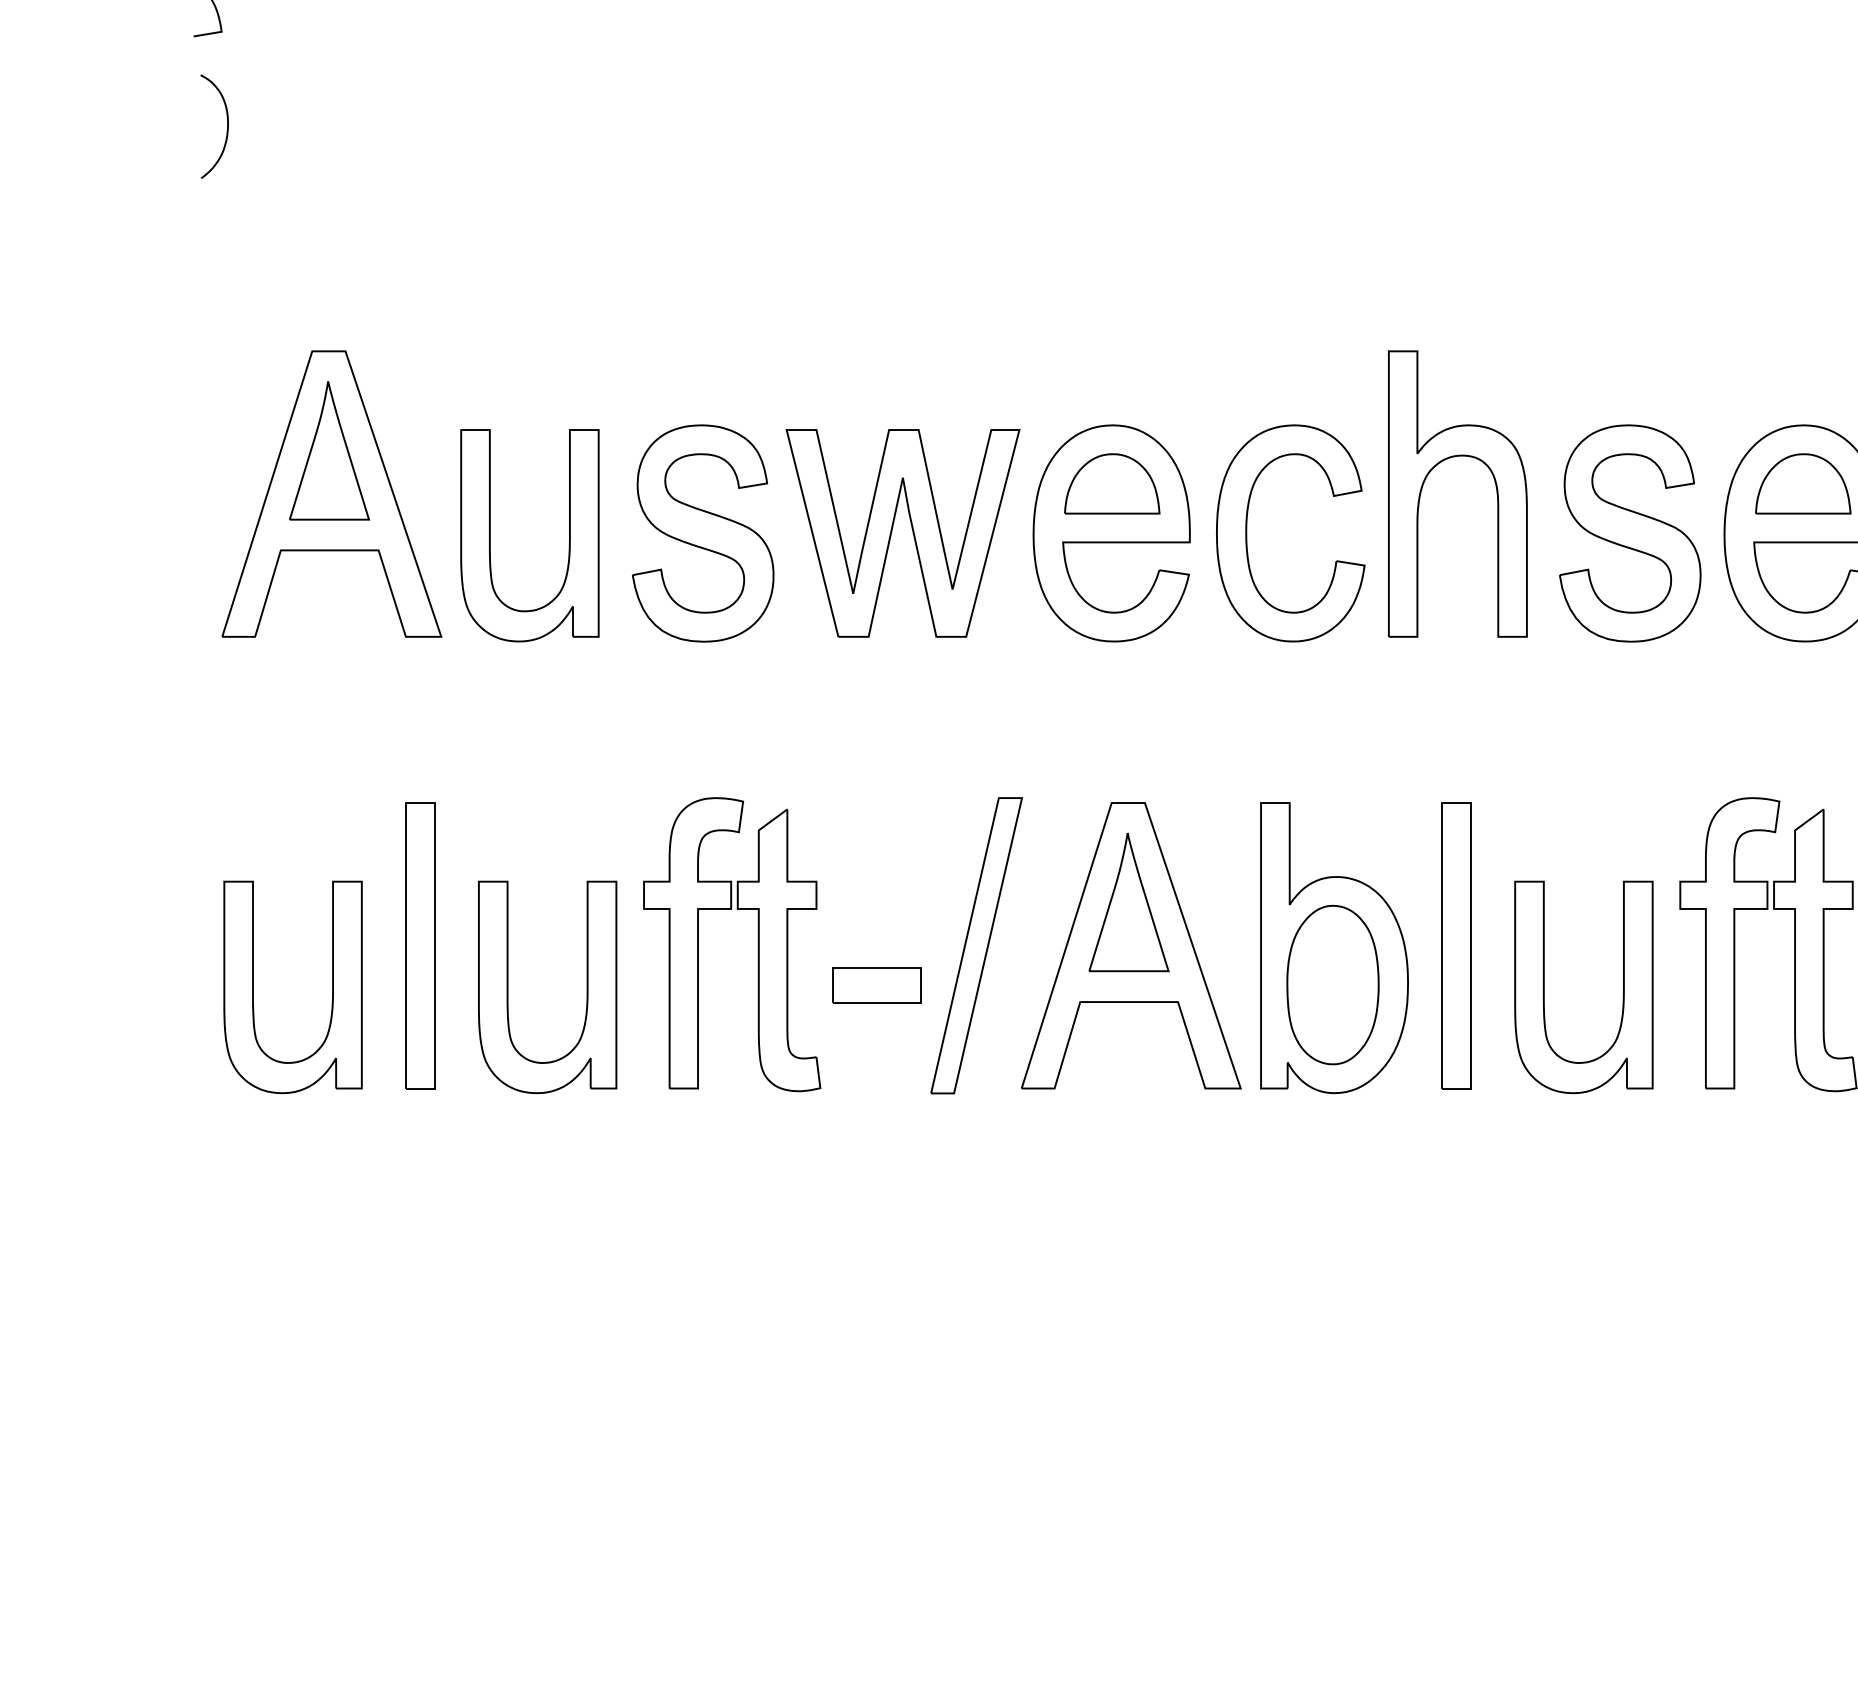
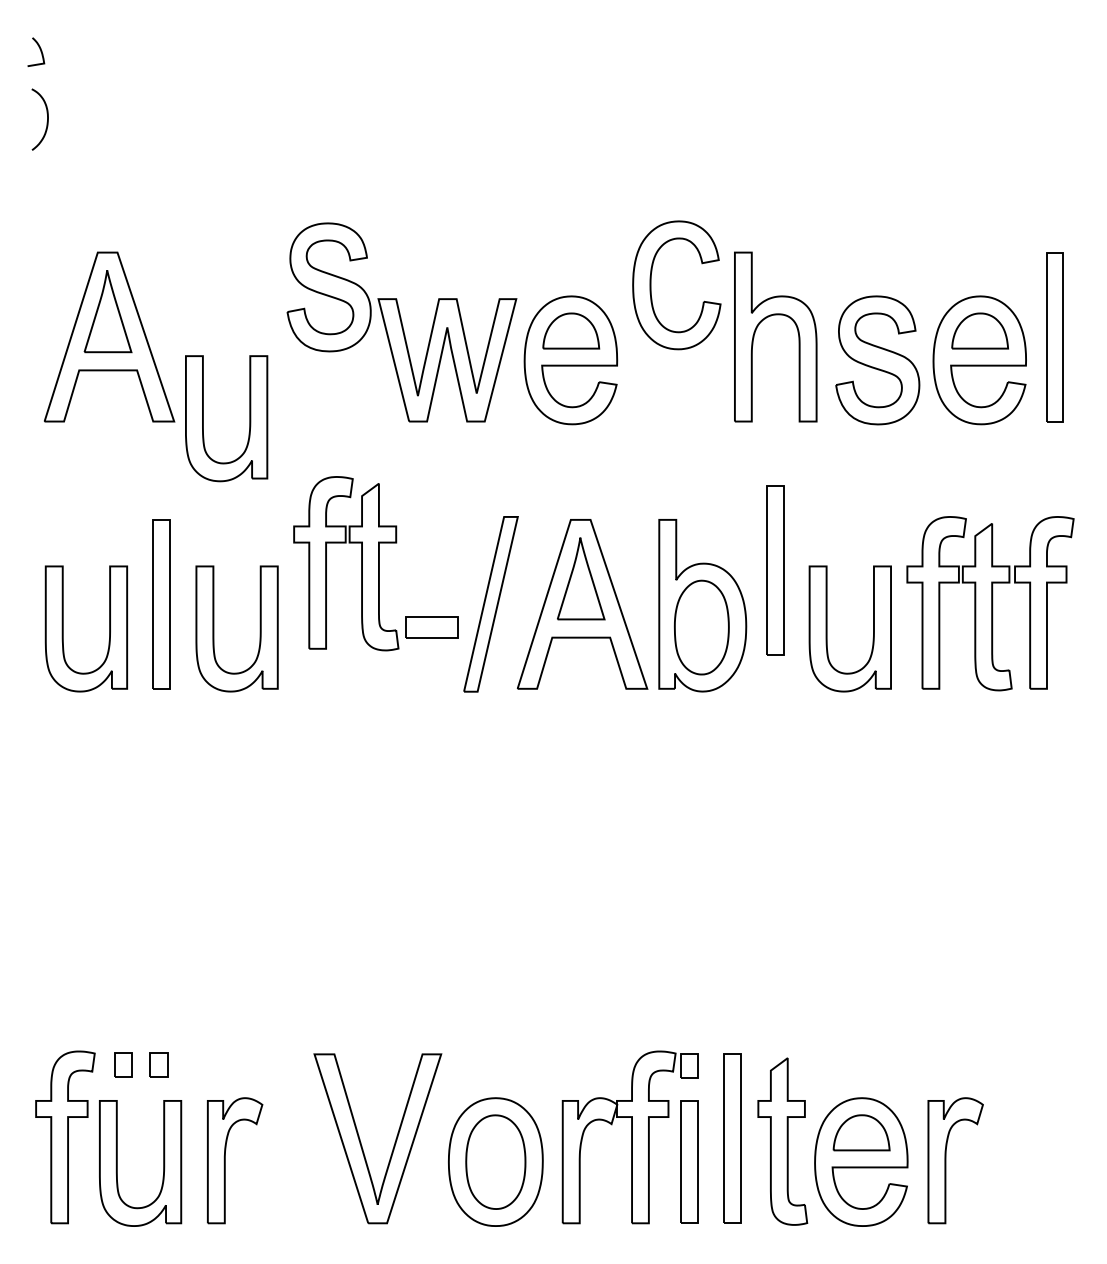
part: (702, 533) -> (328, 287), moved
part: (1247, 533) -> (651, 285), moved
part: (490, 535) -> (203, 418), moved
part: (757, 944) -> (361, 563), moved
part: (1457, 946) -> (775, 570), moved

